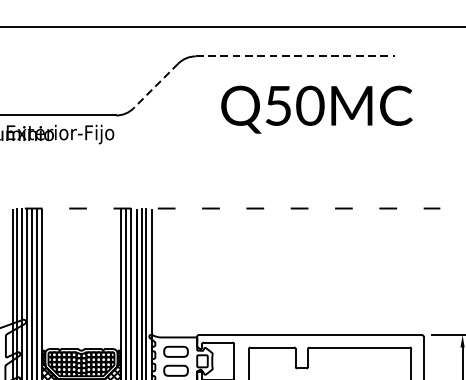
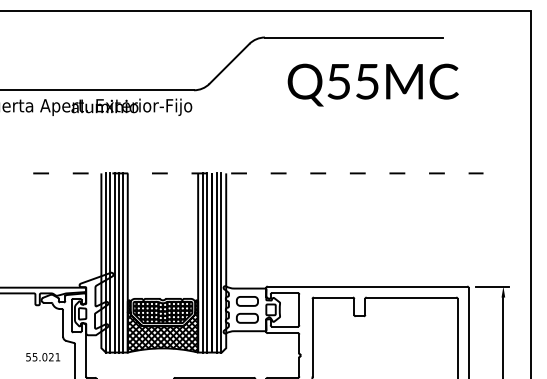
line: (294, 56) -> (353, 37), dashed -> solid
line: (155, 86) -> (229, 64), dashed -> solid
text: (310, 105) -> (367, 81), Q50MC -> Q55MC

